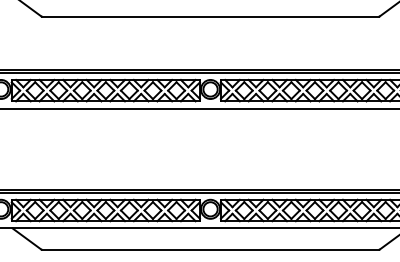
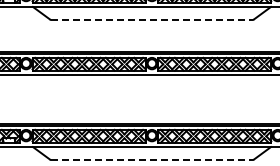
line: (211, 16) -> (152, 19), solid -> dashed
line: (211, 249) -> (152, 159), solid -> dashed

